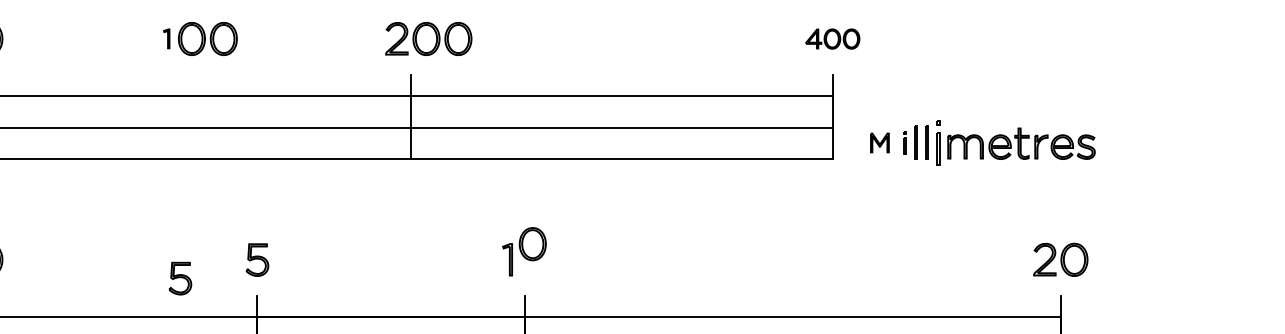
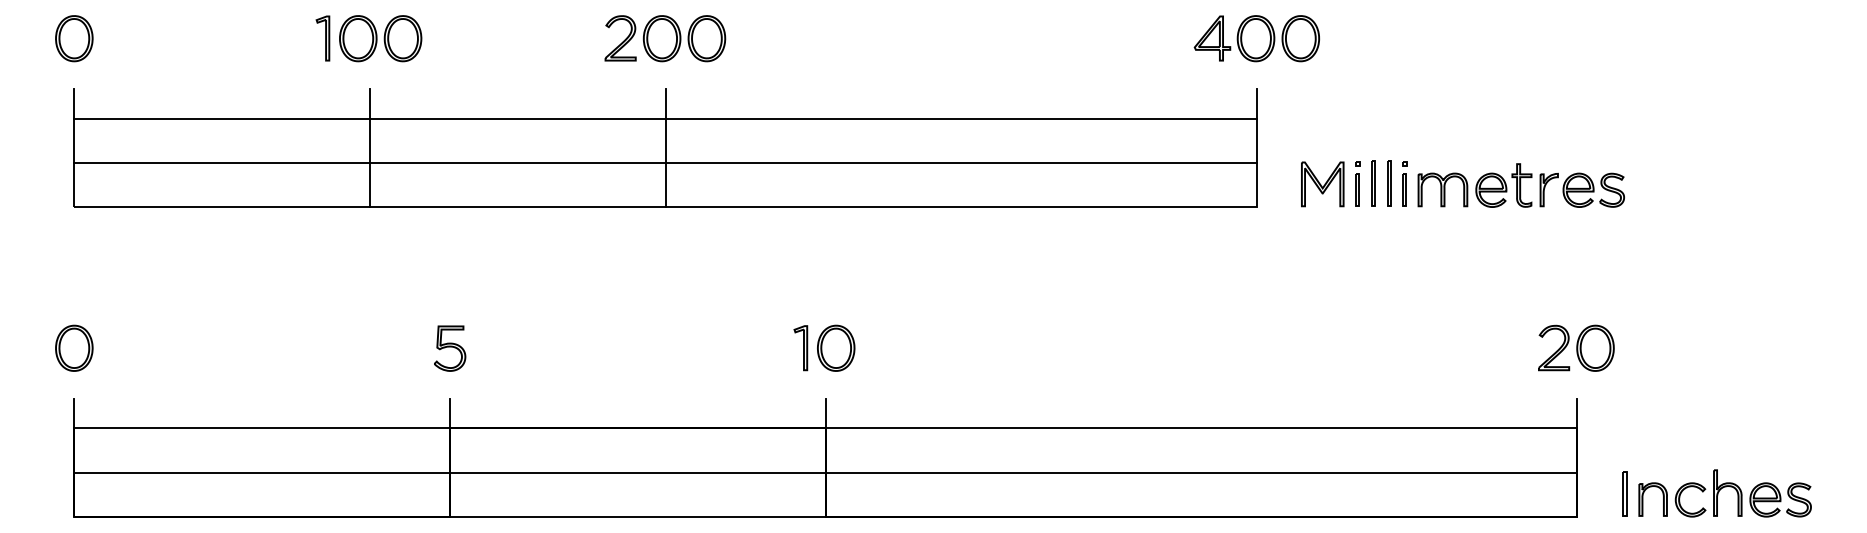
part: (166, 38) -> (322, 38), size x1.67
part: (428, 38) -> (665, 38), moved
part: (832, 38) -> (1256, 38), size x1.67
line: (200, 117) -> (370, 148), added
part: (904, 142) -> (1357, 183), size x1.43
part: (938, 142) -> (1404, 183), size x0.71
part: (879, 143) -> (1322, 184), size x1.67
part: (533, 243) -> (836, 347), moved
part: (180, 278) -> (342, 374), removed

